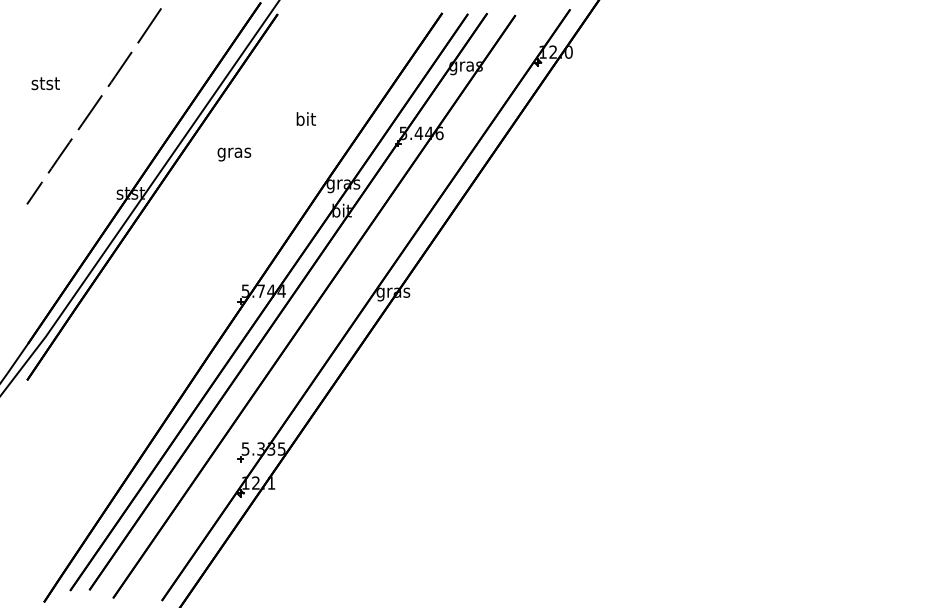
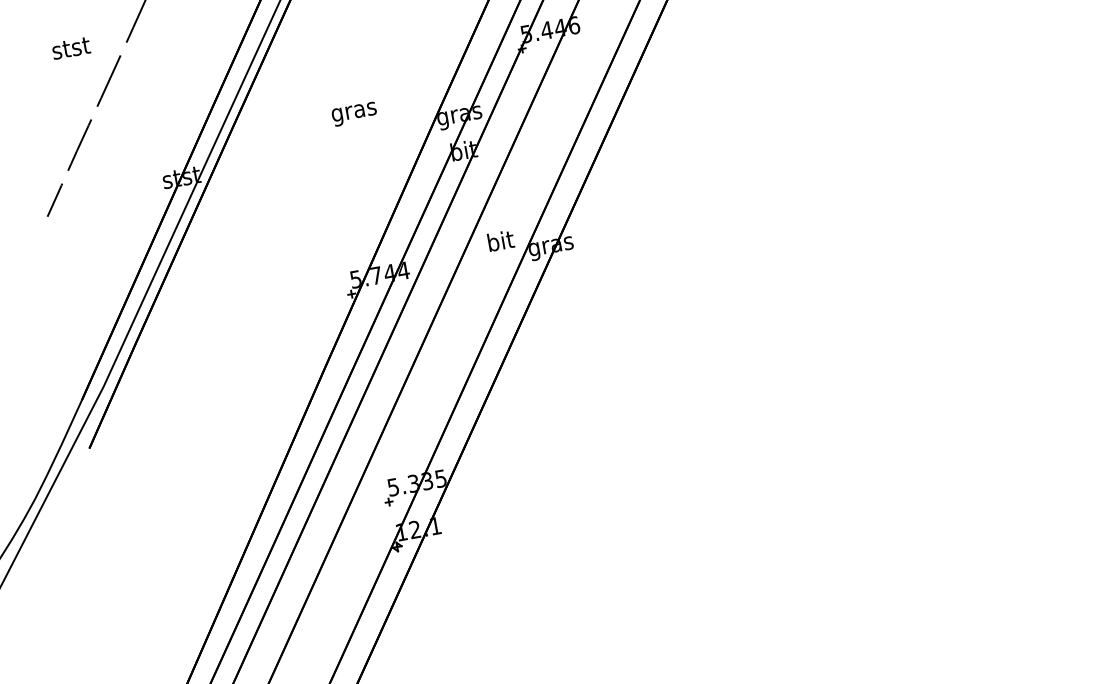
text: (45, 83) -> (70, 48), moved
text: (305, 118) -> (499, 240), moved
text: (234, 154) -> (354, 114), moved

